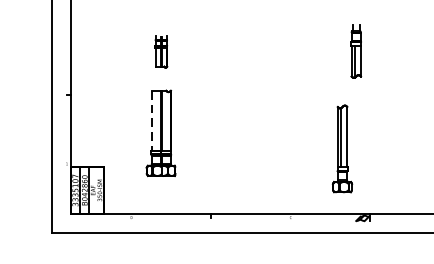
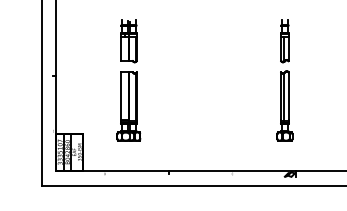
part: (160, 52) -> (128, 41), size x1.67
line: (152, 120) -> (121, 96), dashed -> solid
part: (341, 148) -> (284, 105), moved

